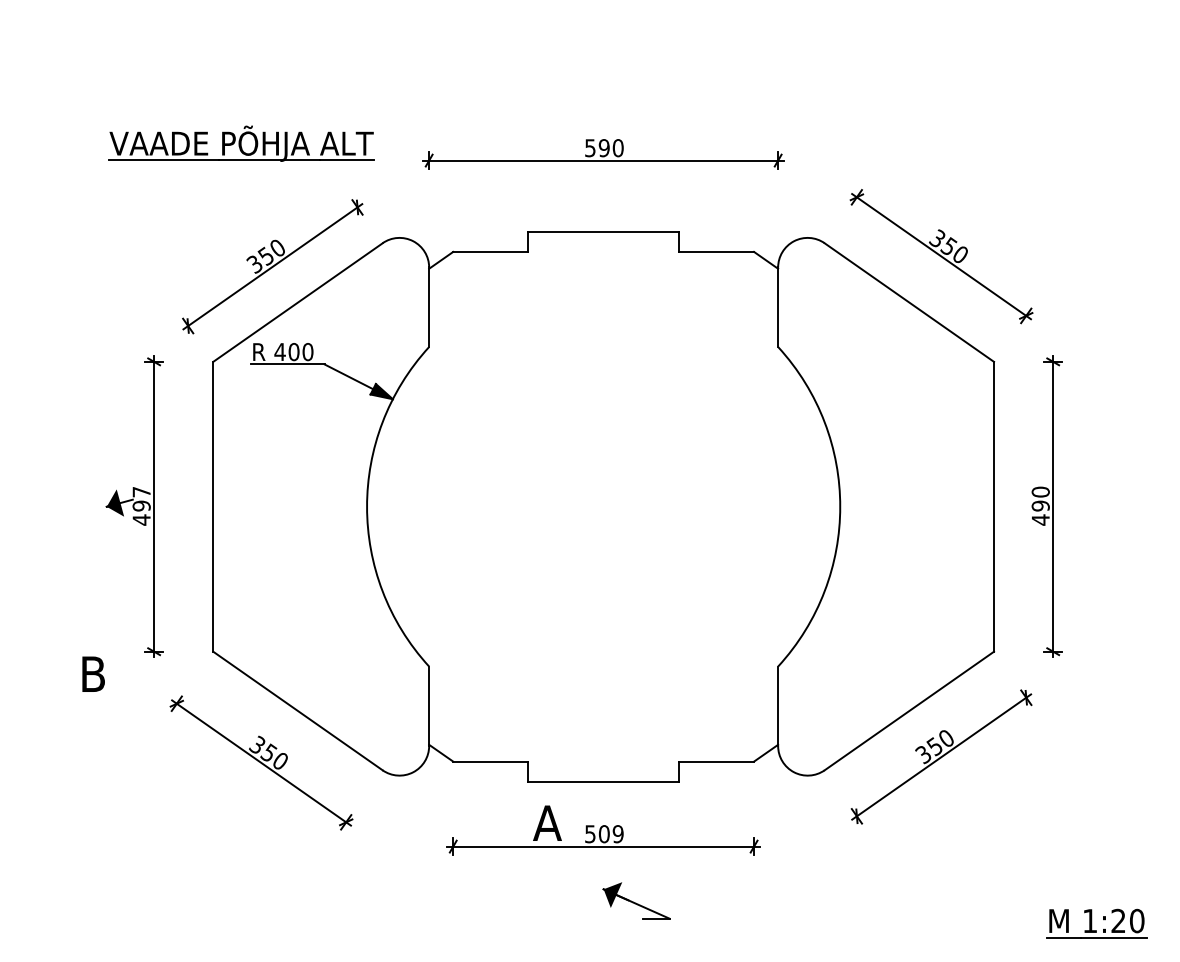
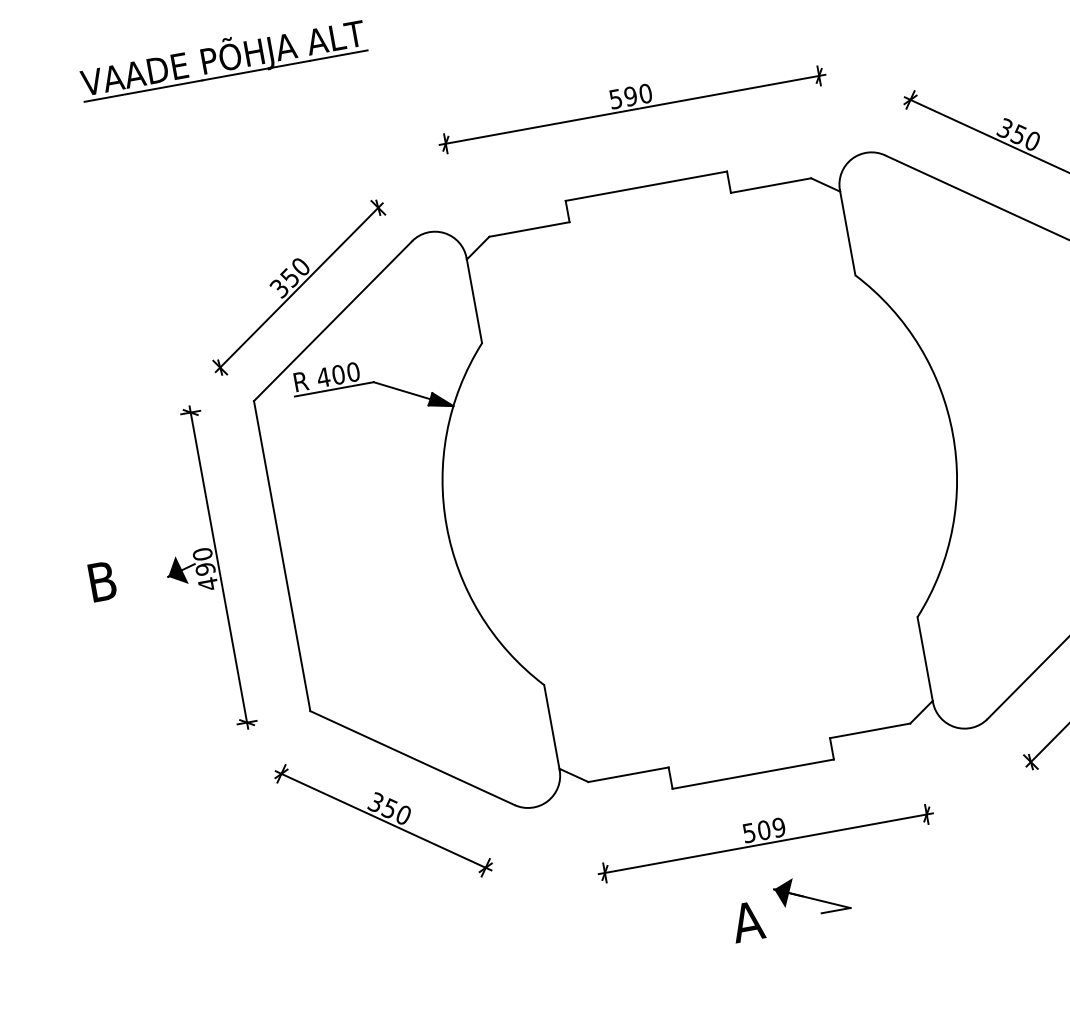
part: (241, 143) -> (222, 58), moved
text: (141, 491) -> (202, 553), 497 -> 490
text: (93, 673) -> (102, 580), moved
text: (547, 822) -> (747, 920), moved

